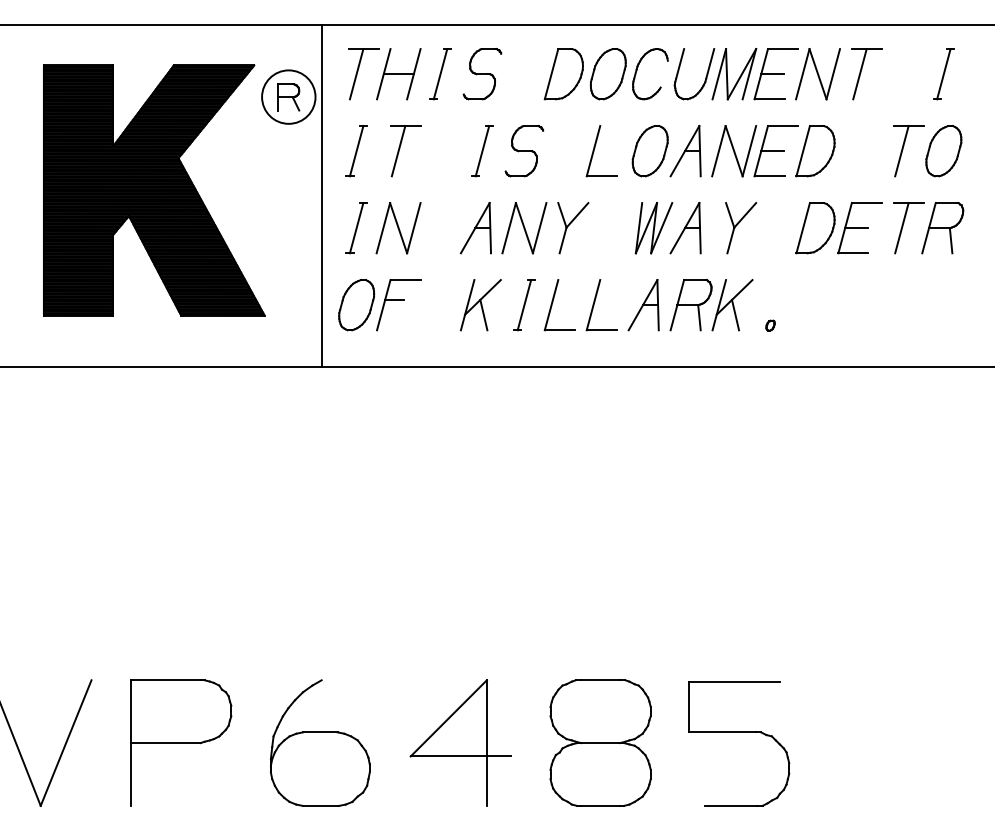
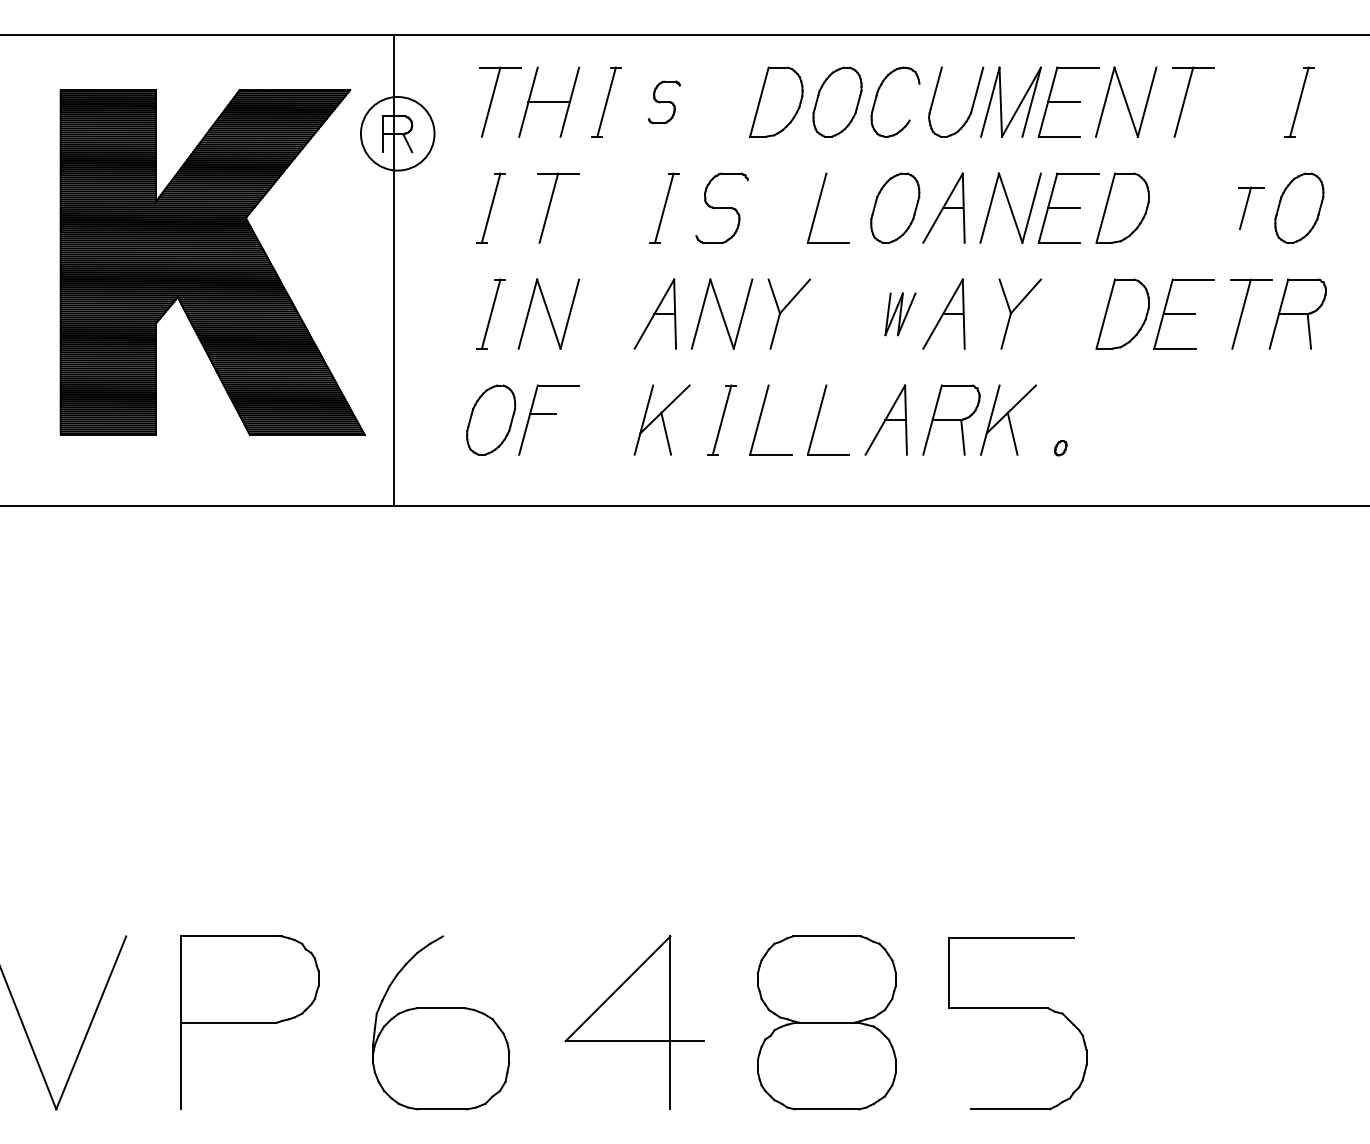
part: (482, 74) -> (664, 102), size x0.6
part: (908, 151) -> (1250, 208), size x0.6
line: (322, 196) -> (394, 270), moved
part: (653, 228) -> (899, 314), size x0.6

